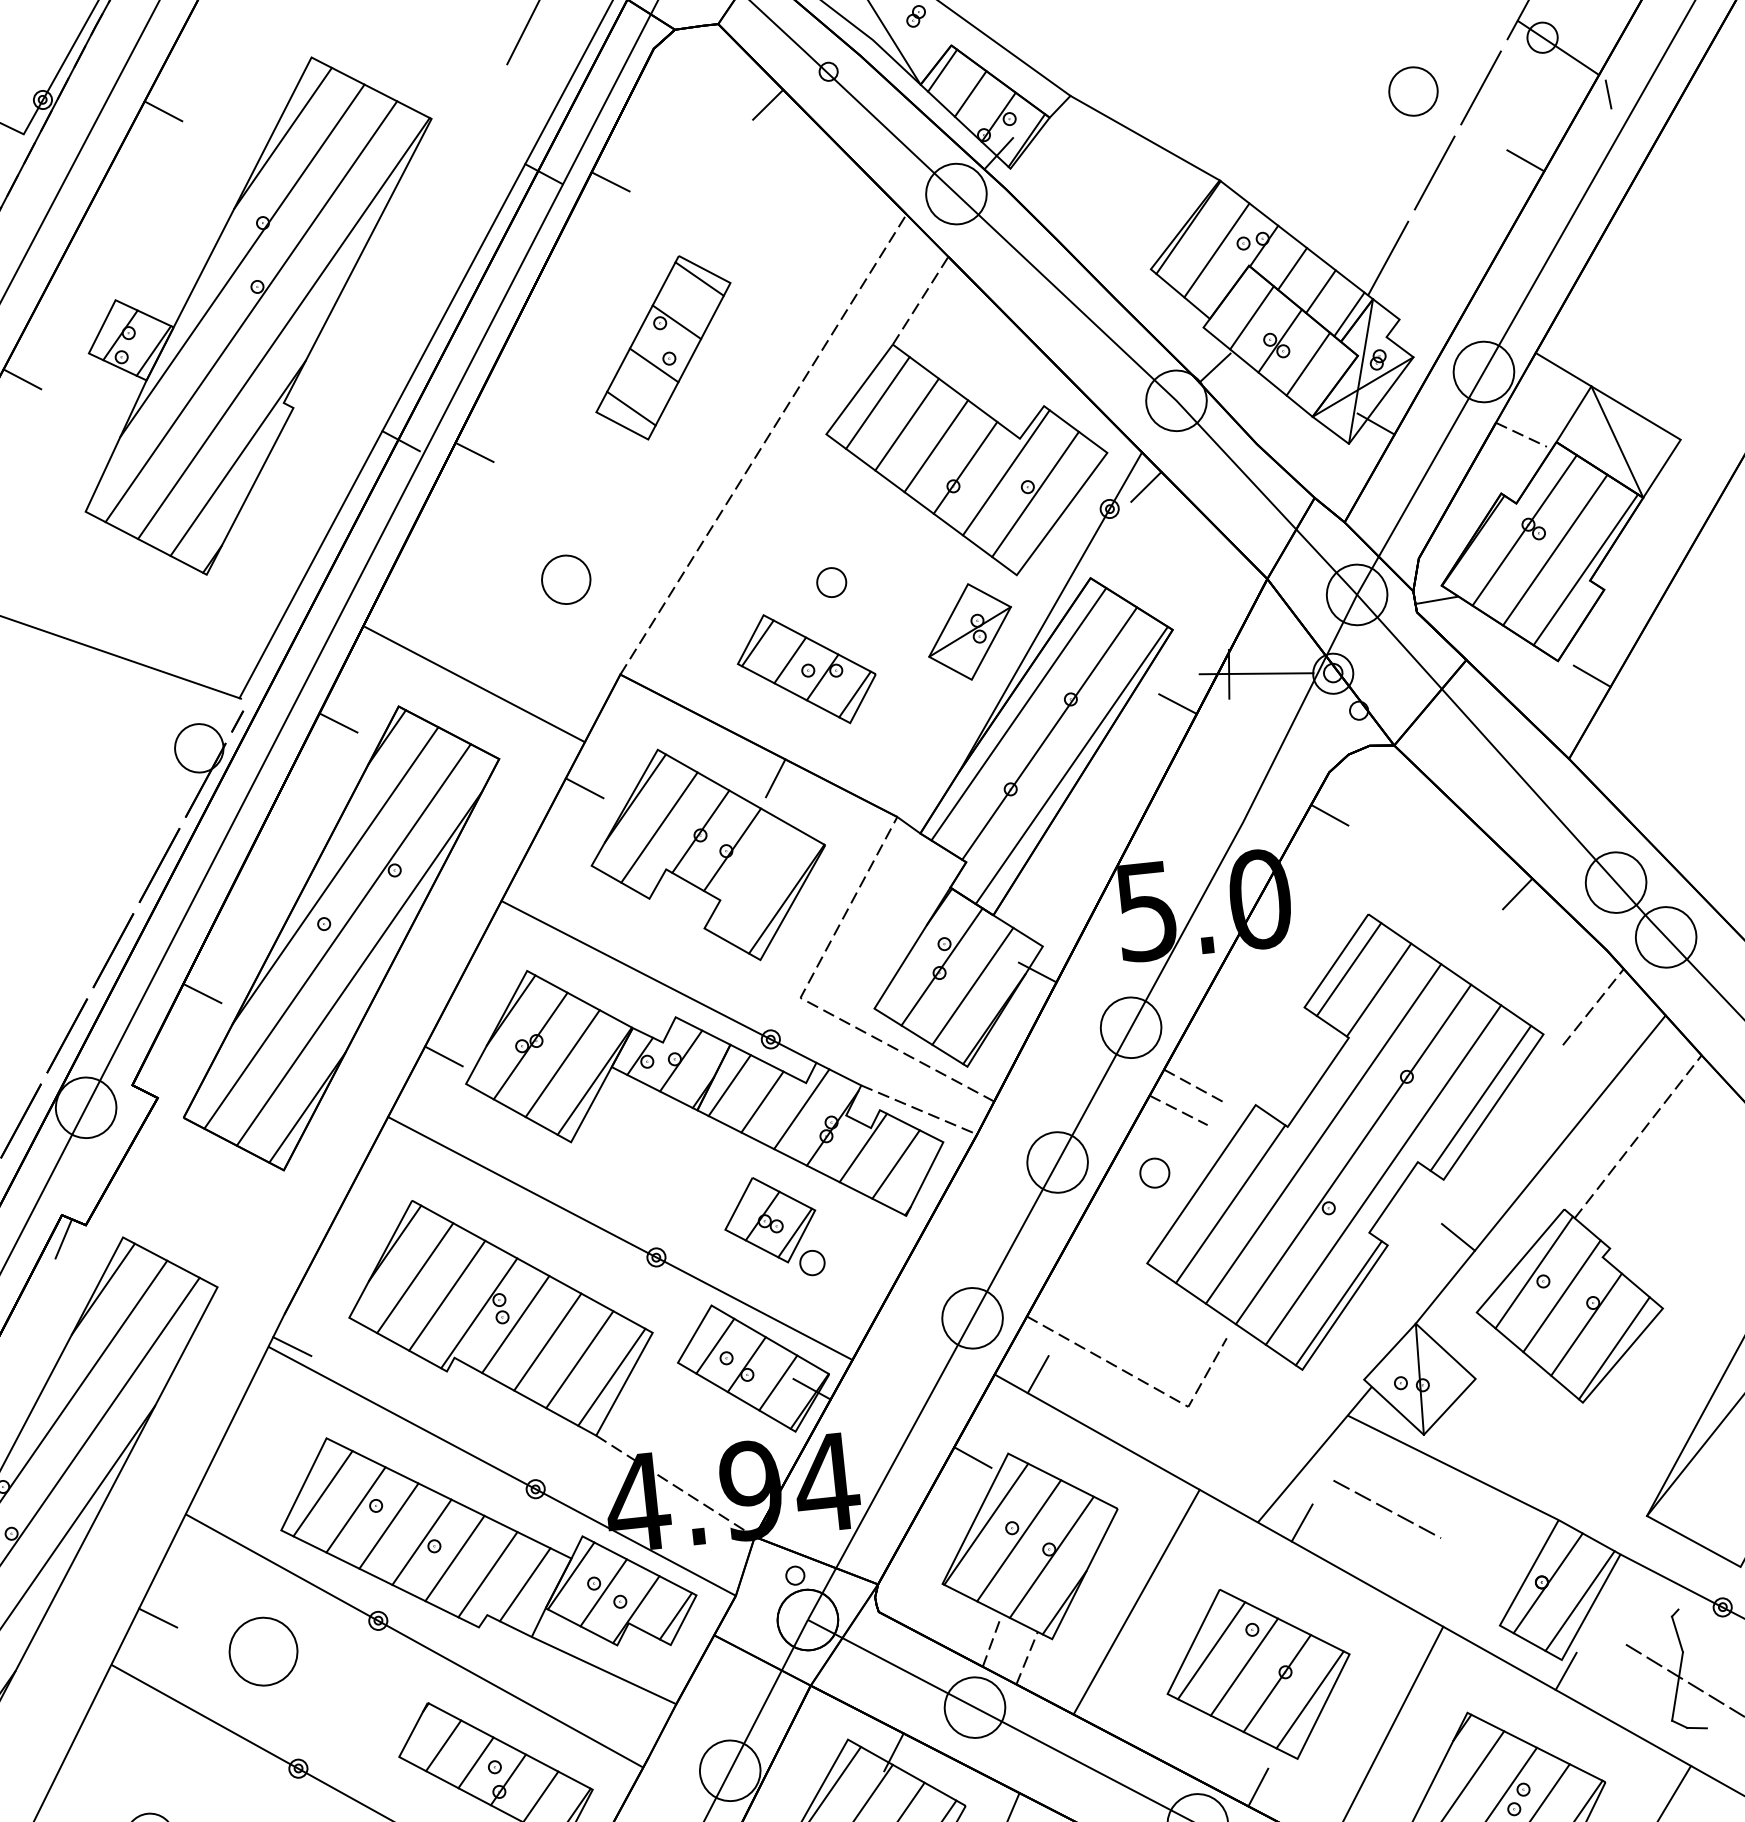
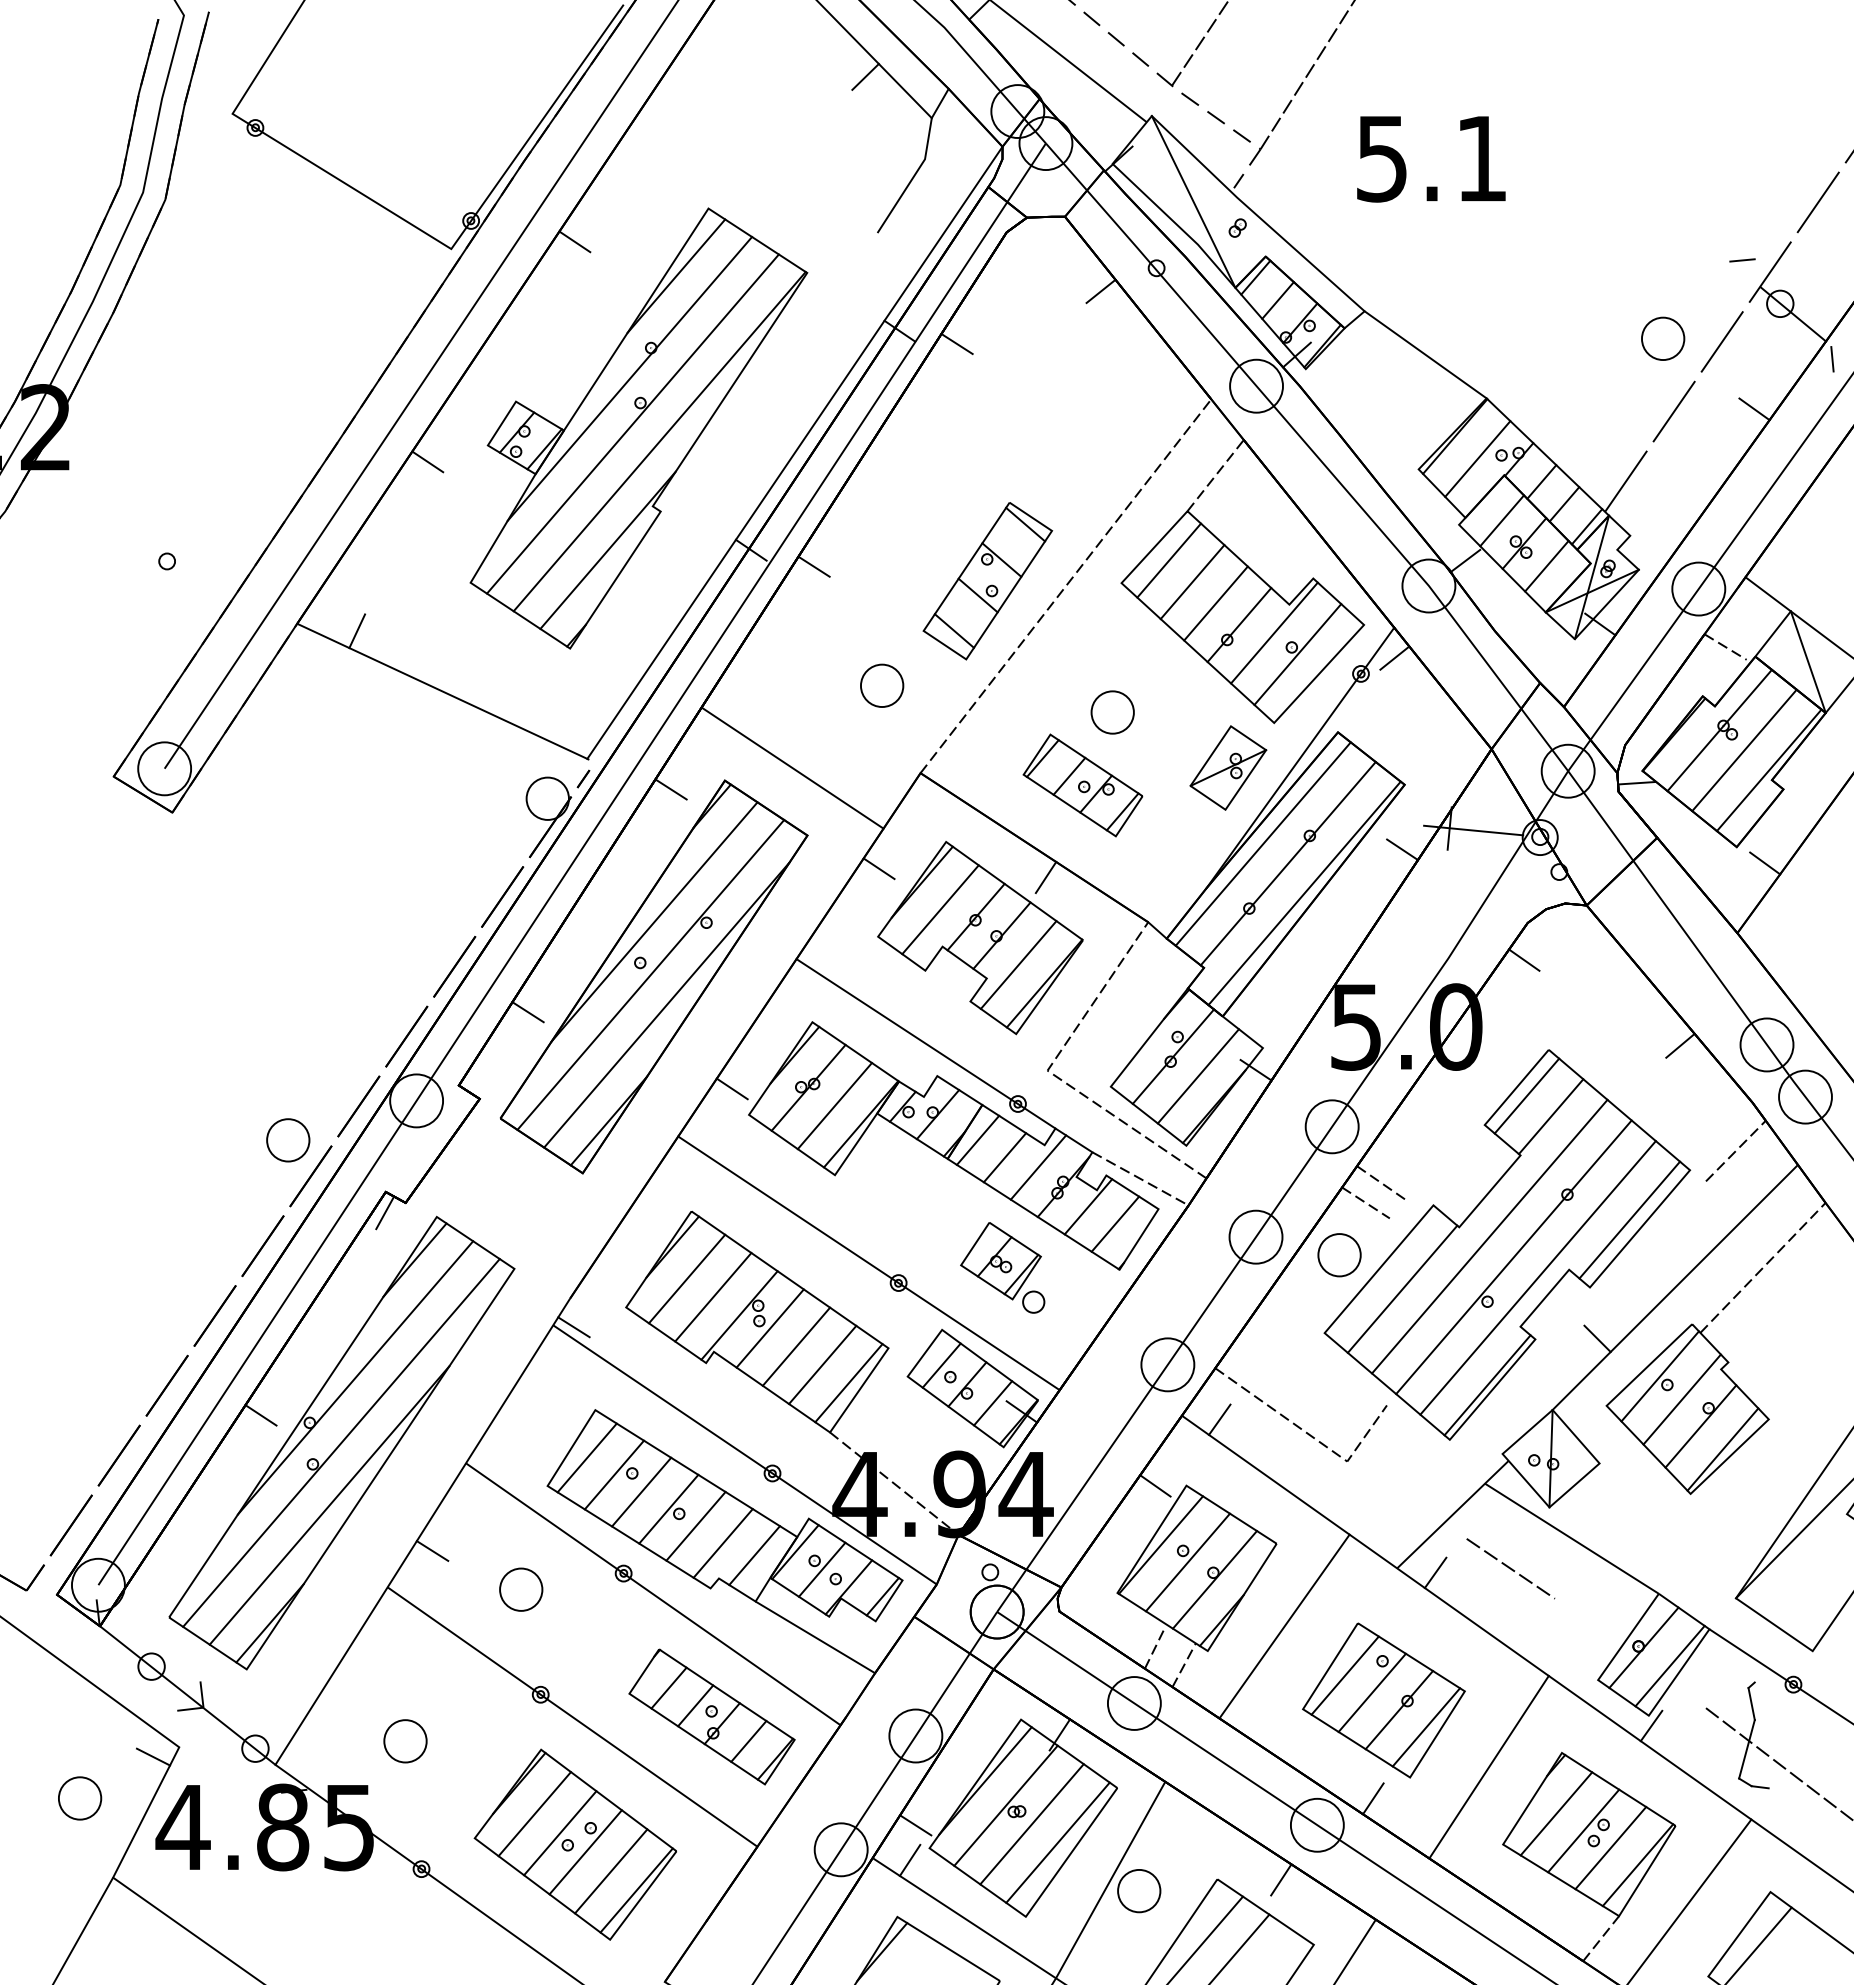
part: (663, 348) -> (987, 581), moved
part: (831, 582) -> (1112, 712), size x1.67
line: (754, 880) -> (1018, 964), added
part: (1154, 1173) -> (1339, 1255), size x1.67
part: (263, 1651) -> (521, 1589), size x0.71

